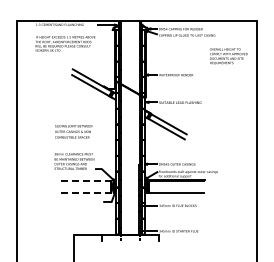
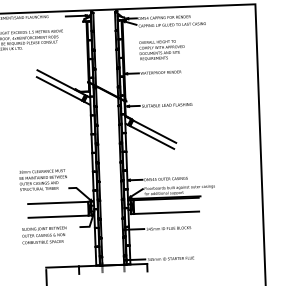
text: (228, 56) -> (161, 50), moved
text: (73, 131) -> (44, 235), moved
line: (87, 181) -> (59, 203), dashed -> solid
line: (87, 192) -> (60, 216), dashed -> solid

